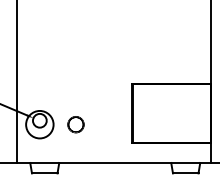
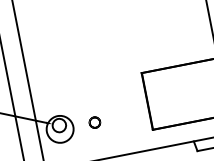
part: (75, 124) -> (94, 122), size x0.7

